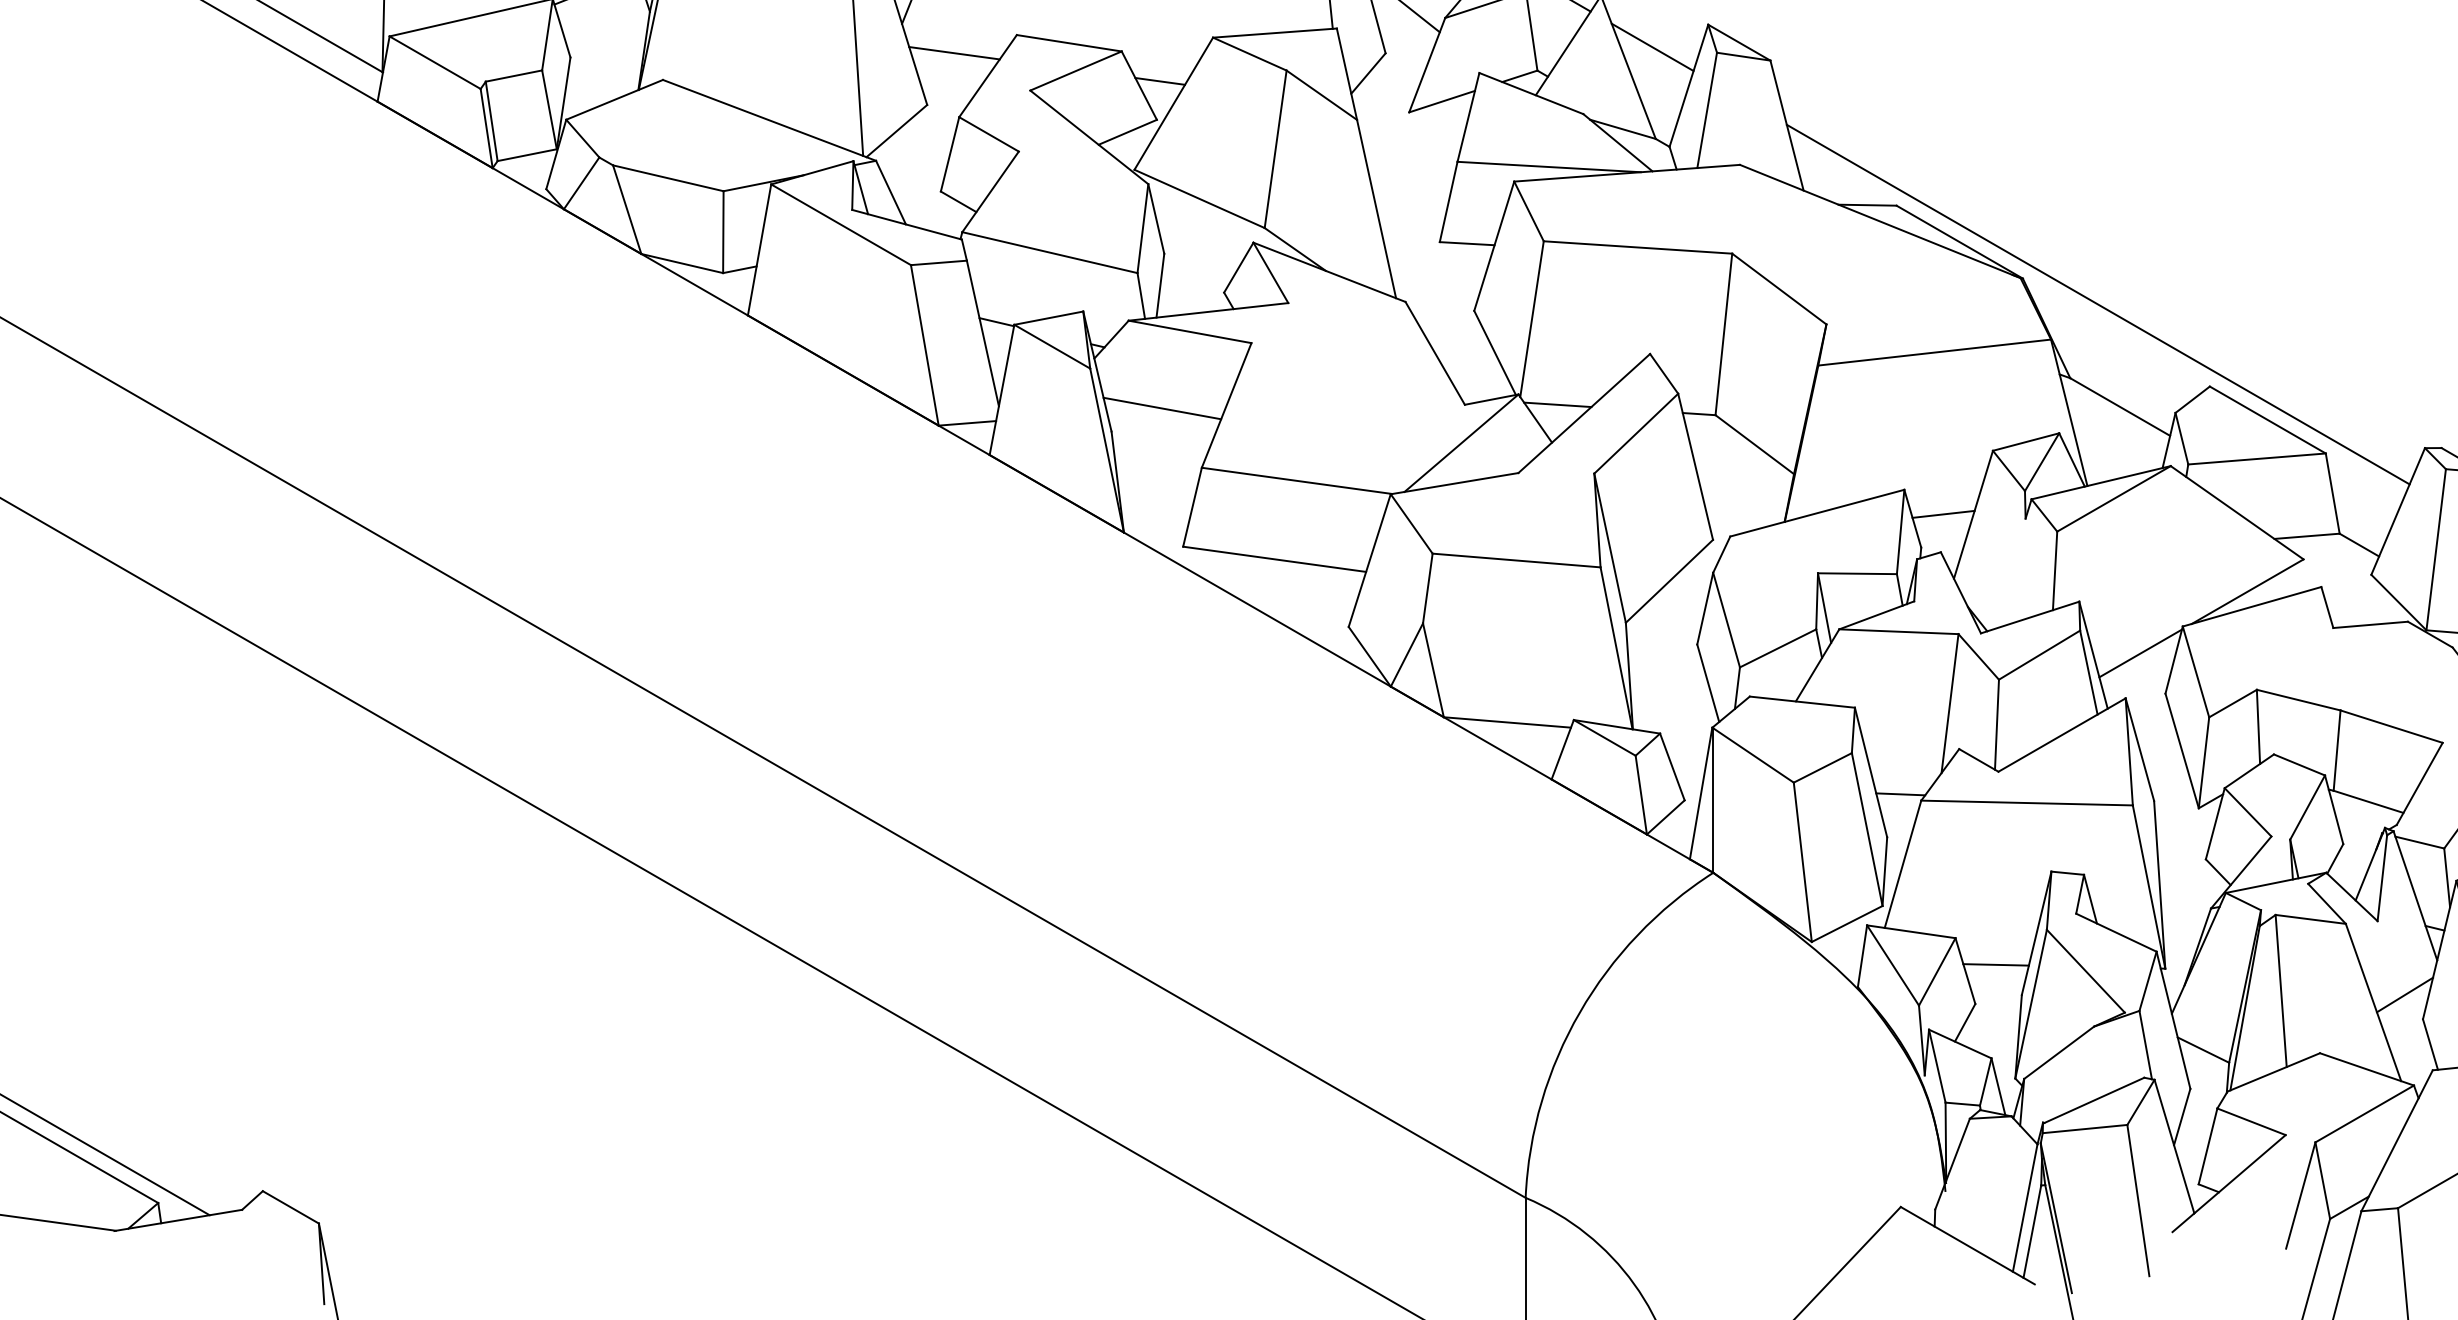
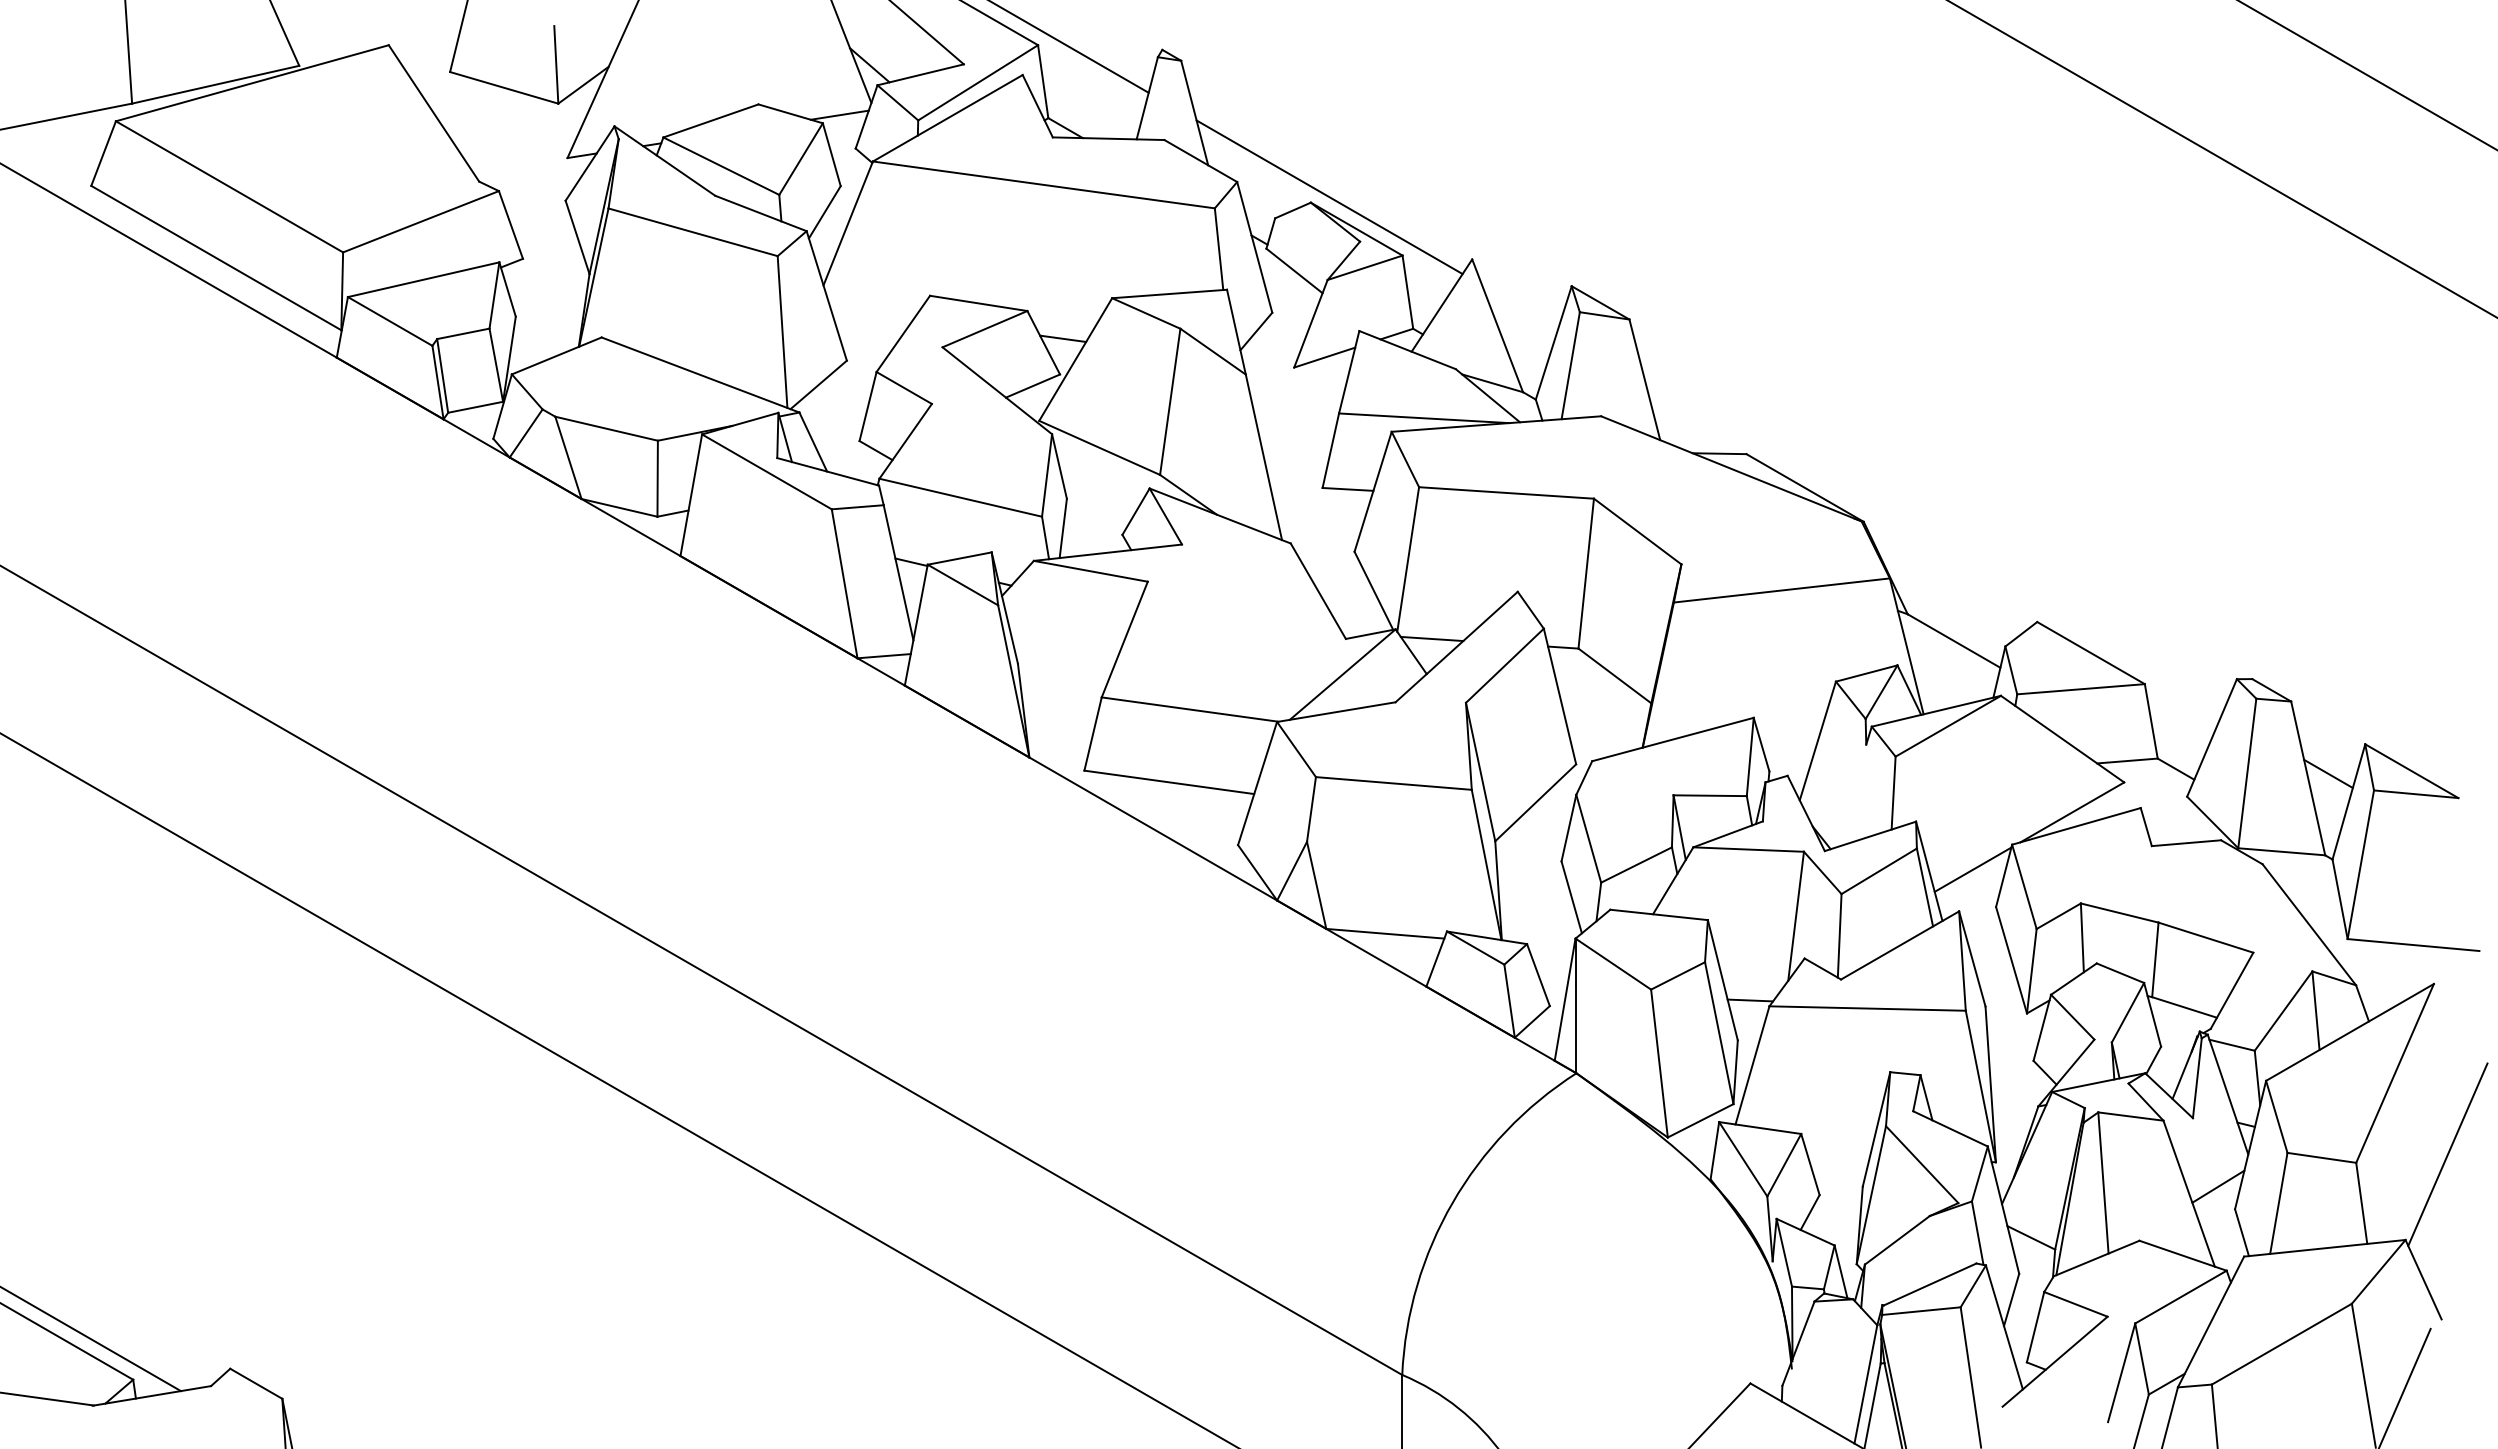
line: (1653, 47) -> (1520, 307), removed
line: (954, 53) -> (872, 312), removed
line: (2098, 304) -> (1933, 545), removed
line: (1161, 408) -> (1064, 642), removed
line: (1942, 514) -> (1789, 740), removed
line: (1995, 964) -> (1838, 1158), removed

